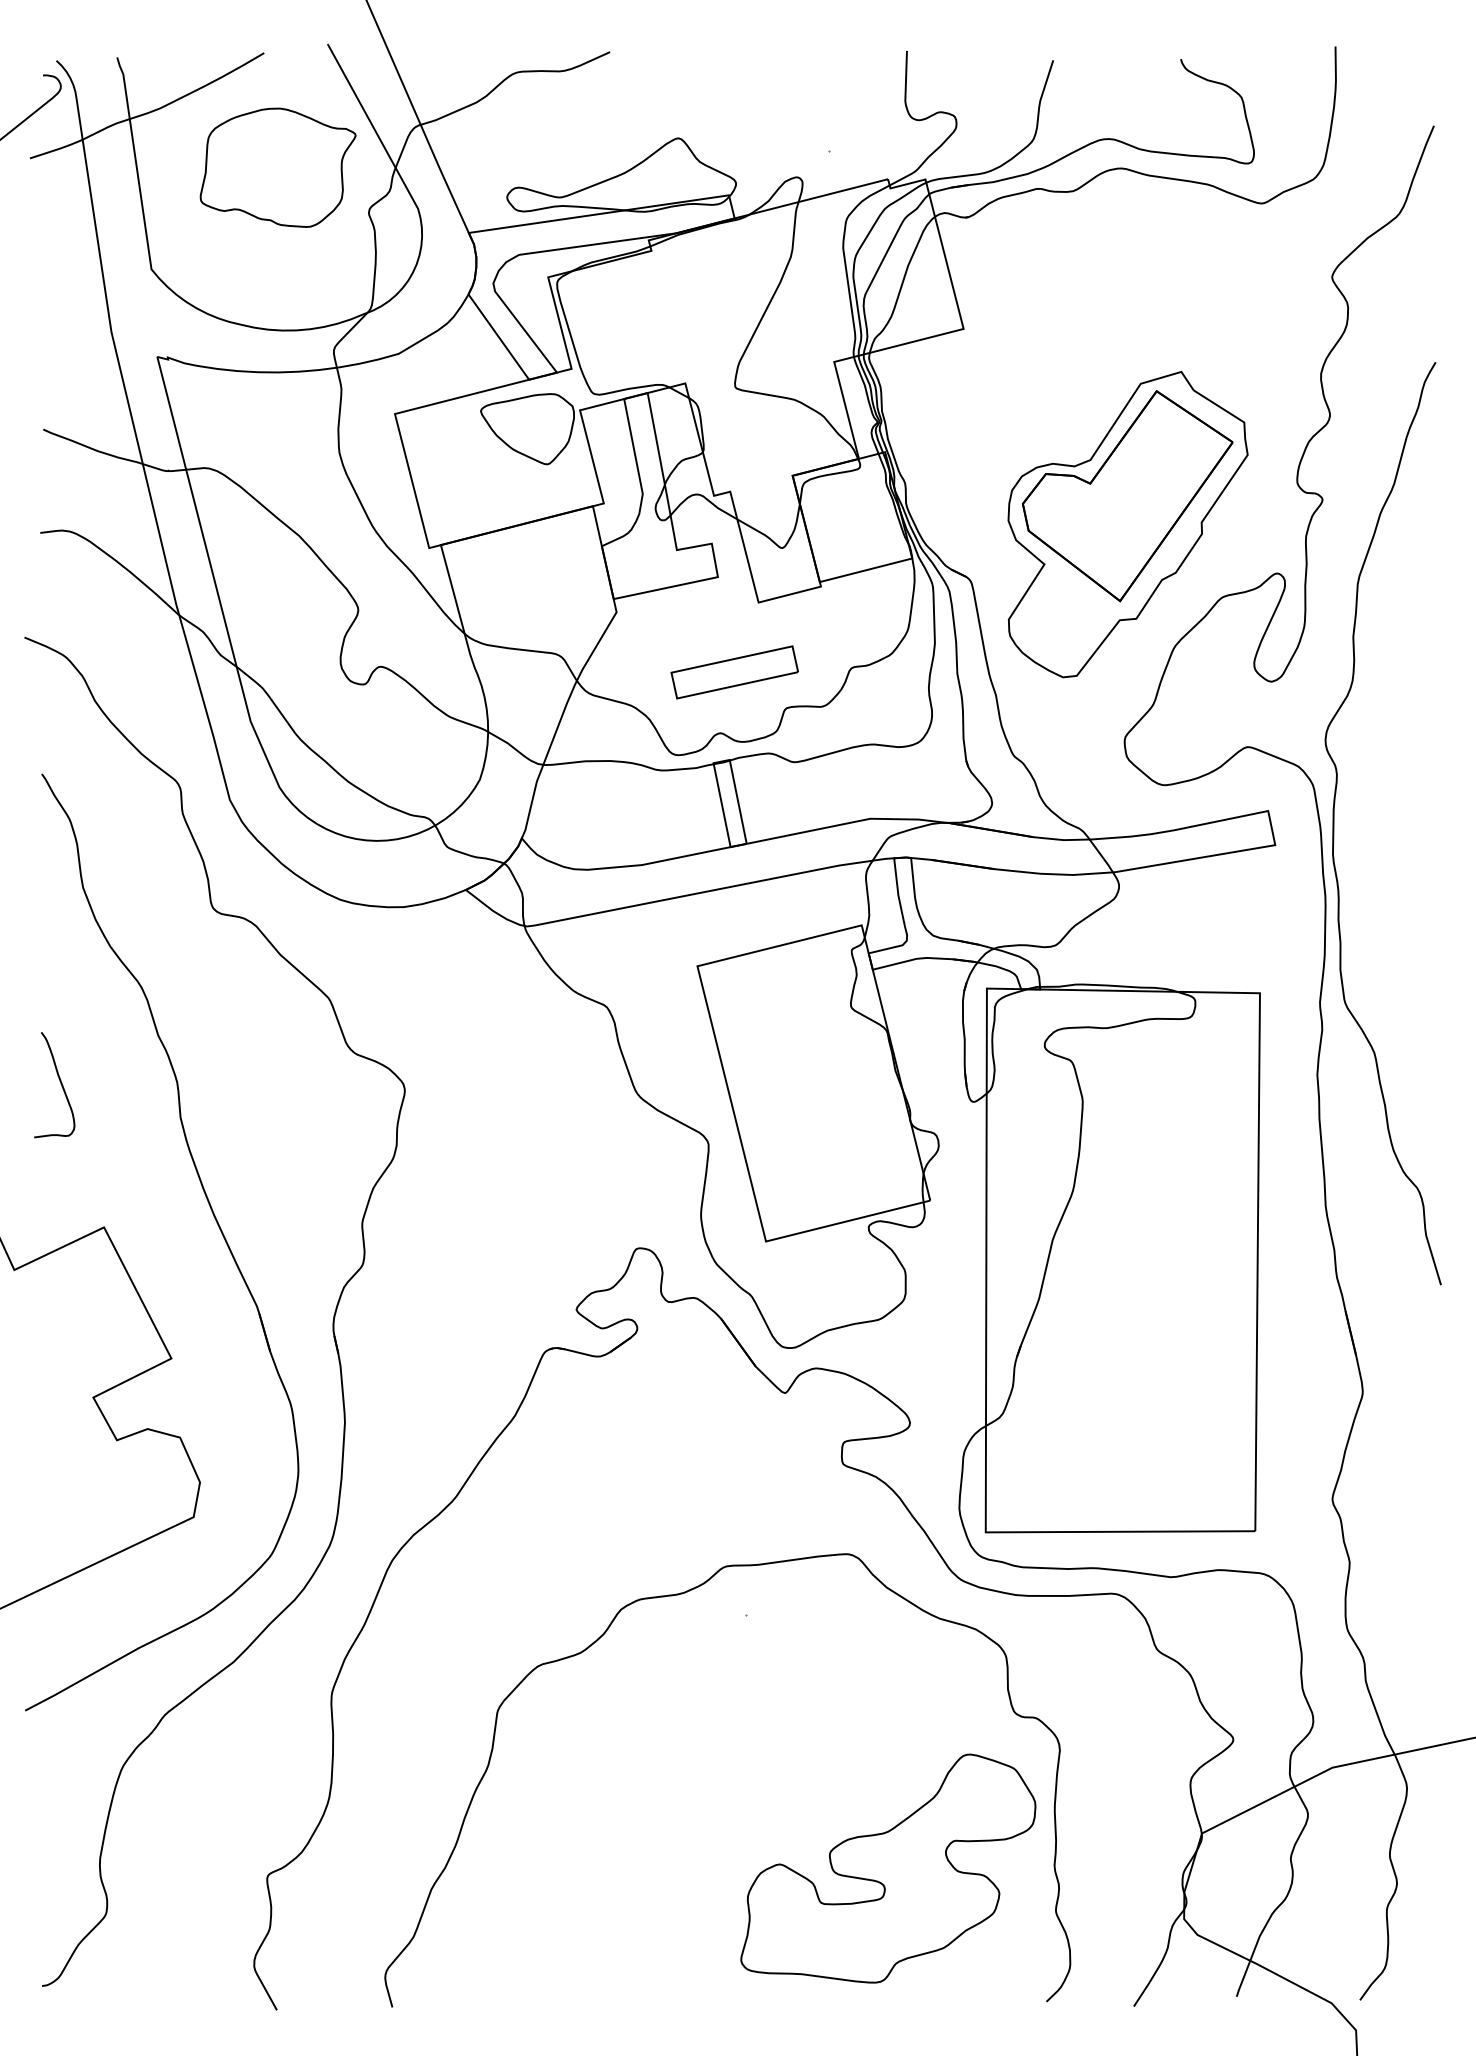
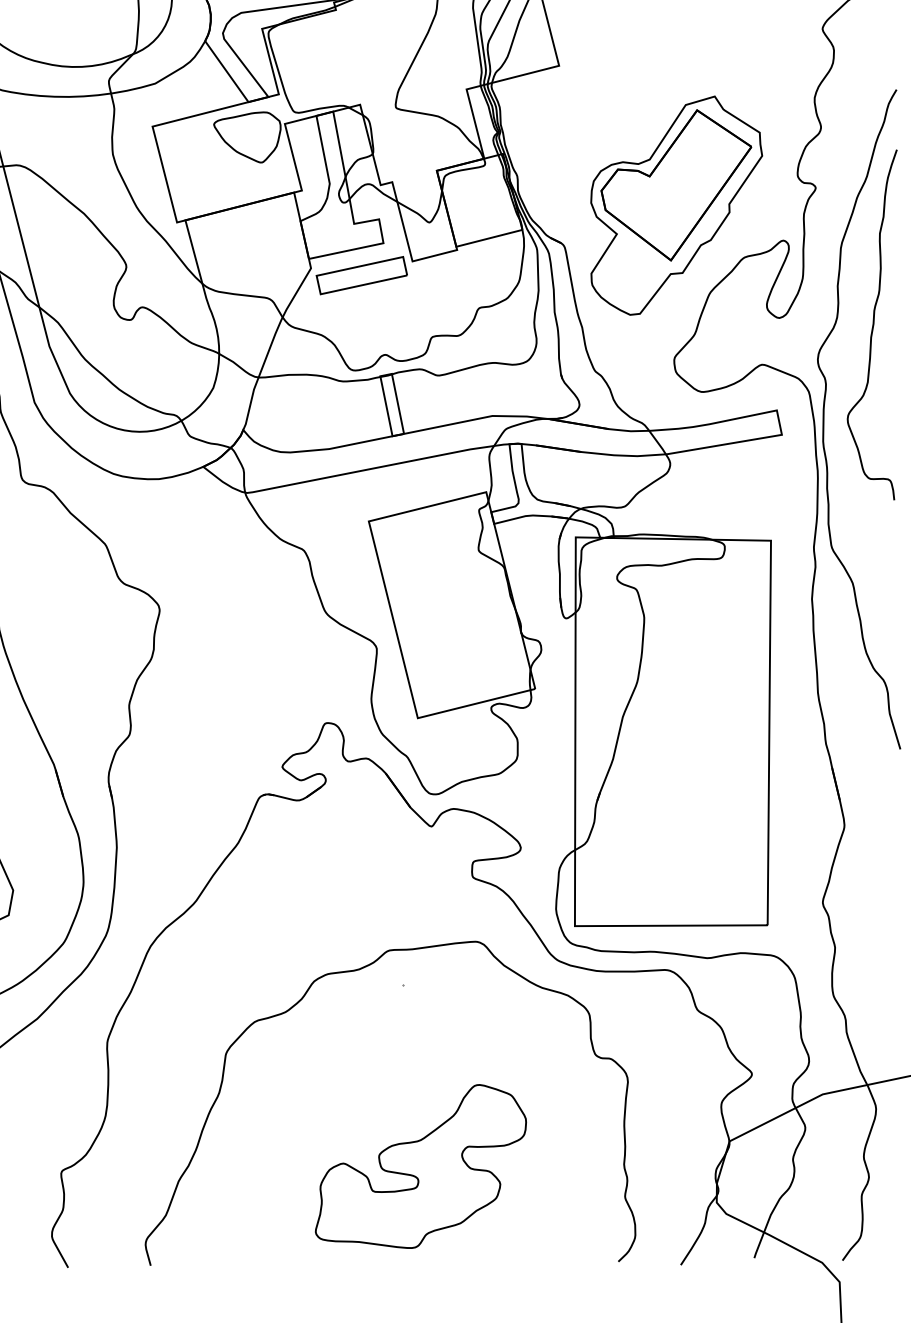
part: (734, 672) -> (361, 275), moved
curve: (1402, 691) -> (872, 325), added
part: (888, 1868) -> (421, 1166), moved

